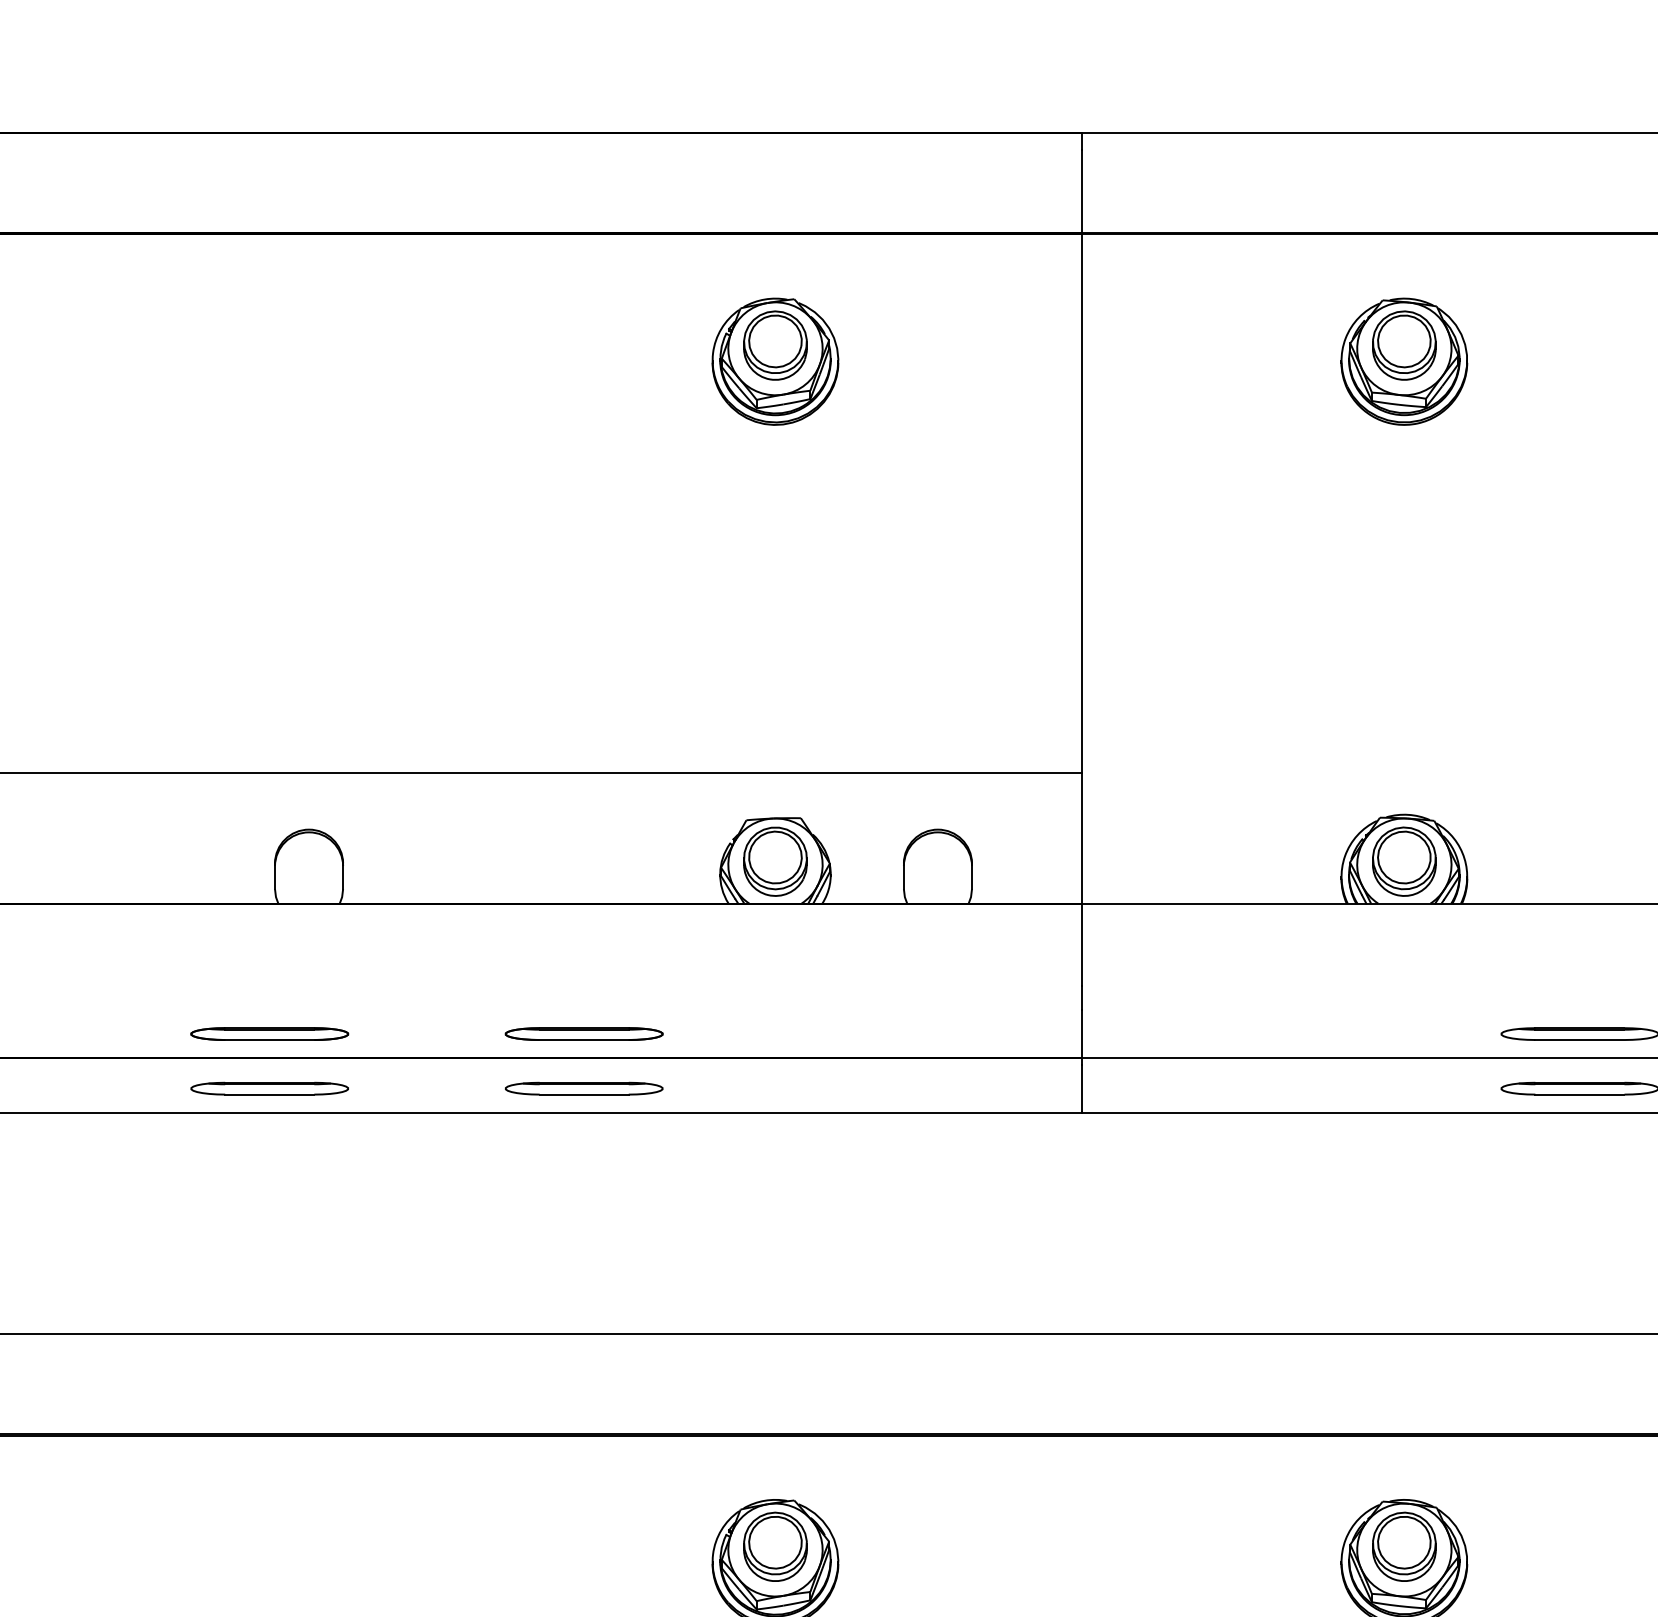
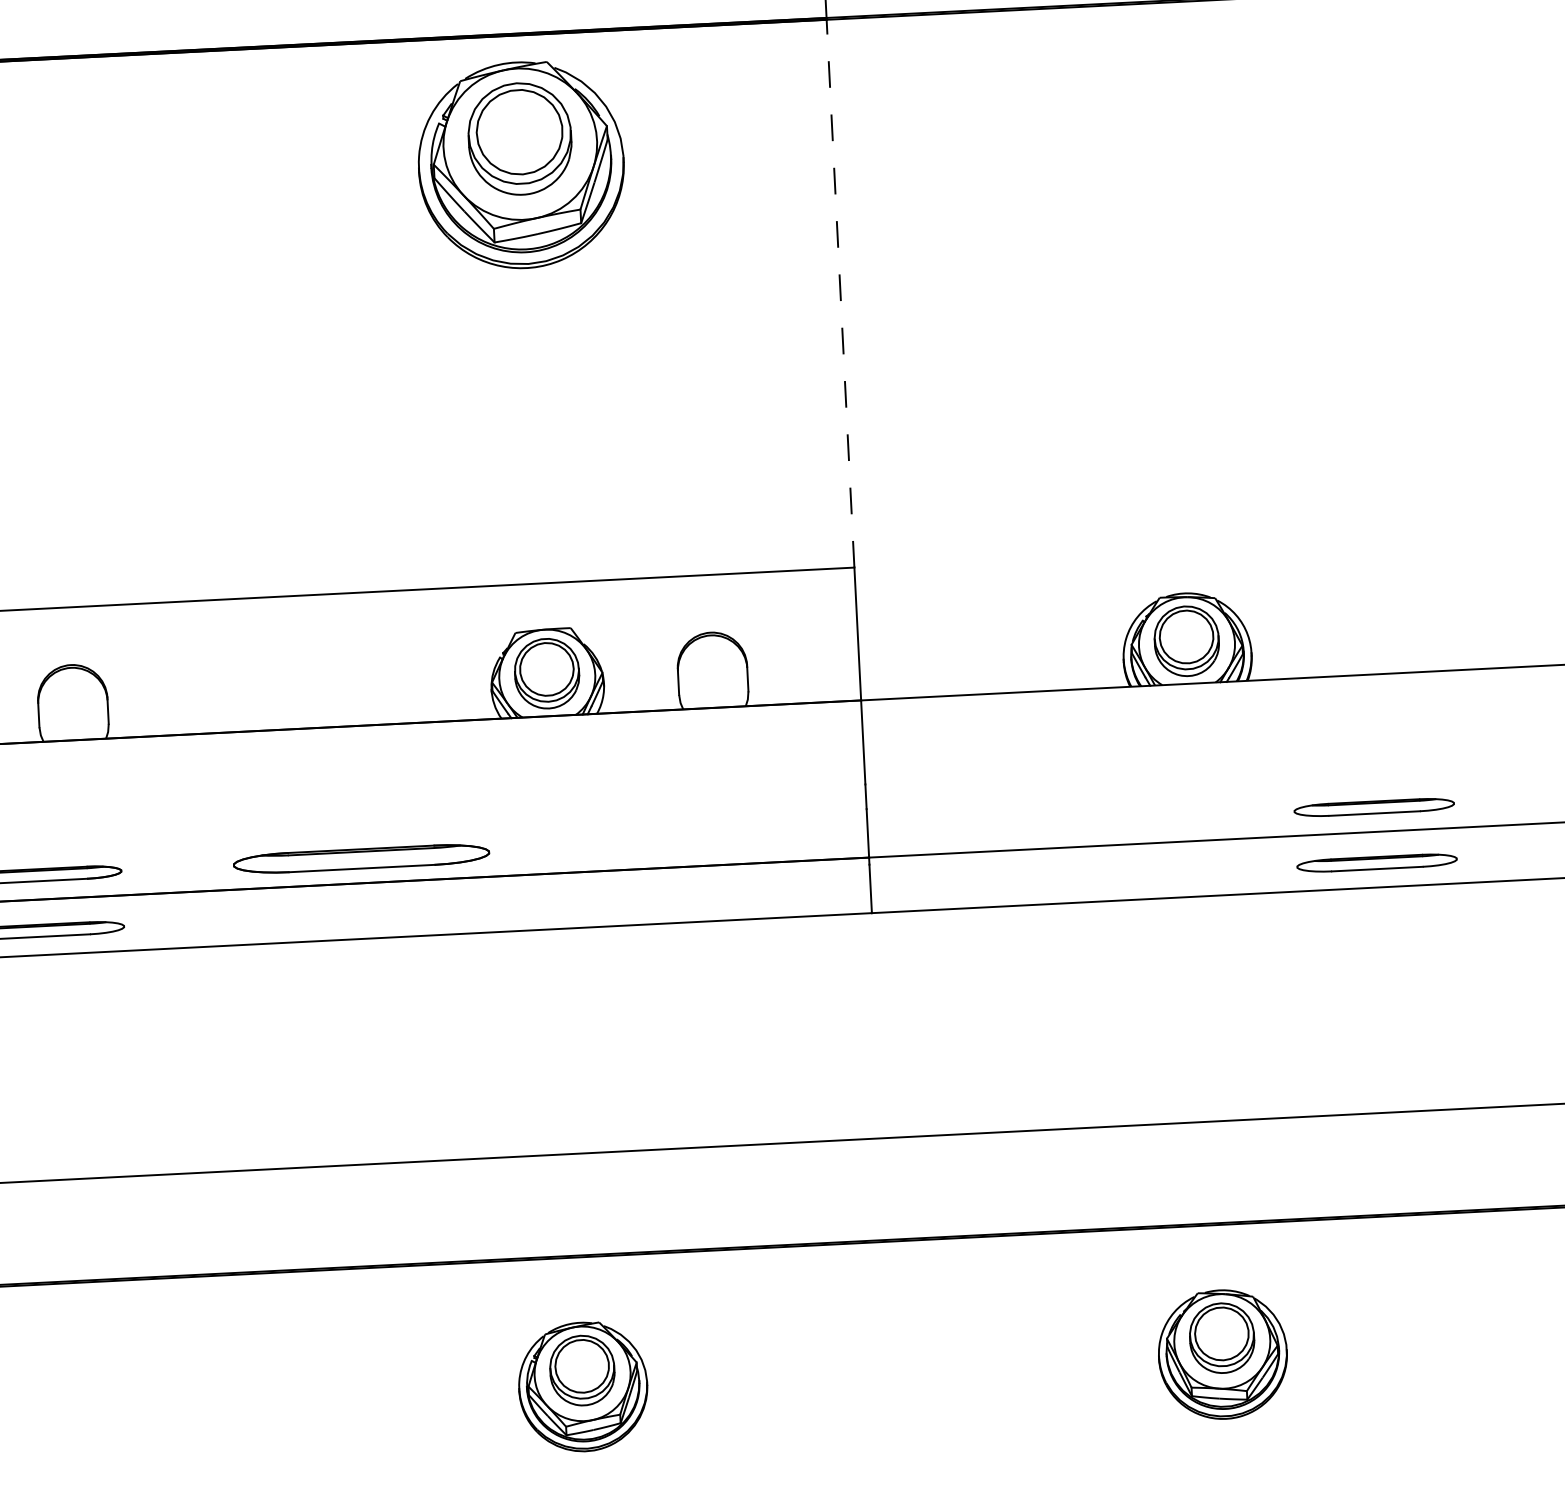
part: (775, 361) -> (521, 164), size x1.6
part: (1404, 361) -> (1161, 132), removed
line: (1082, 503) -> (840, 293), solid -> dashed
part: (583, 1033) -> (360, 858), size x1.6
part: (584, 1088) -> (364, 914), removed

